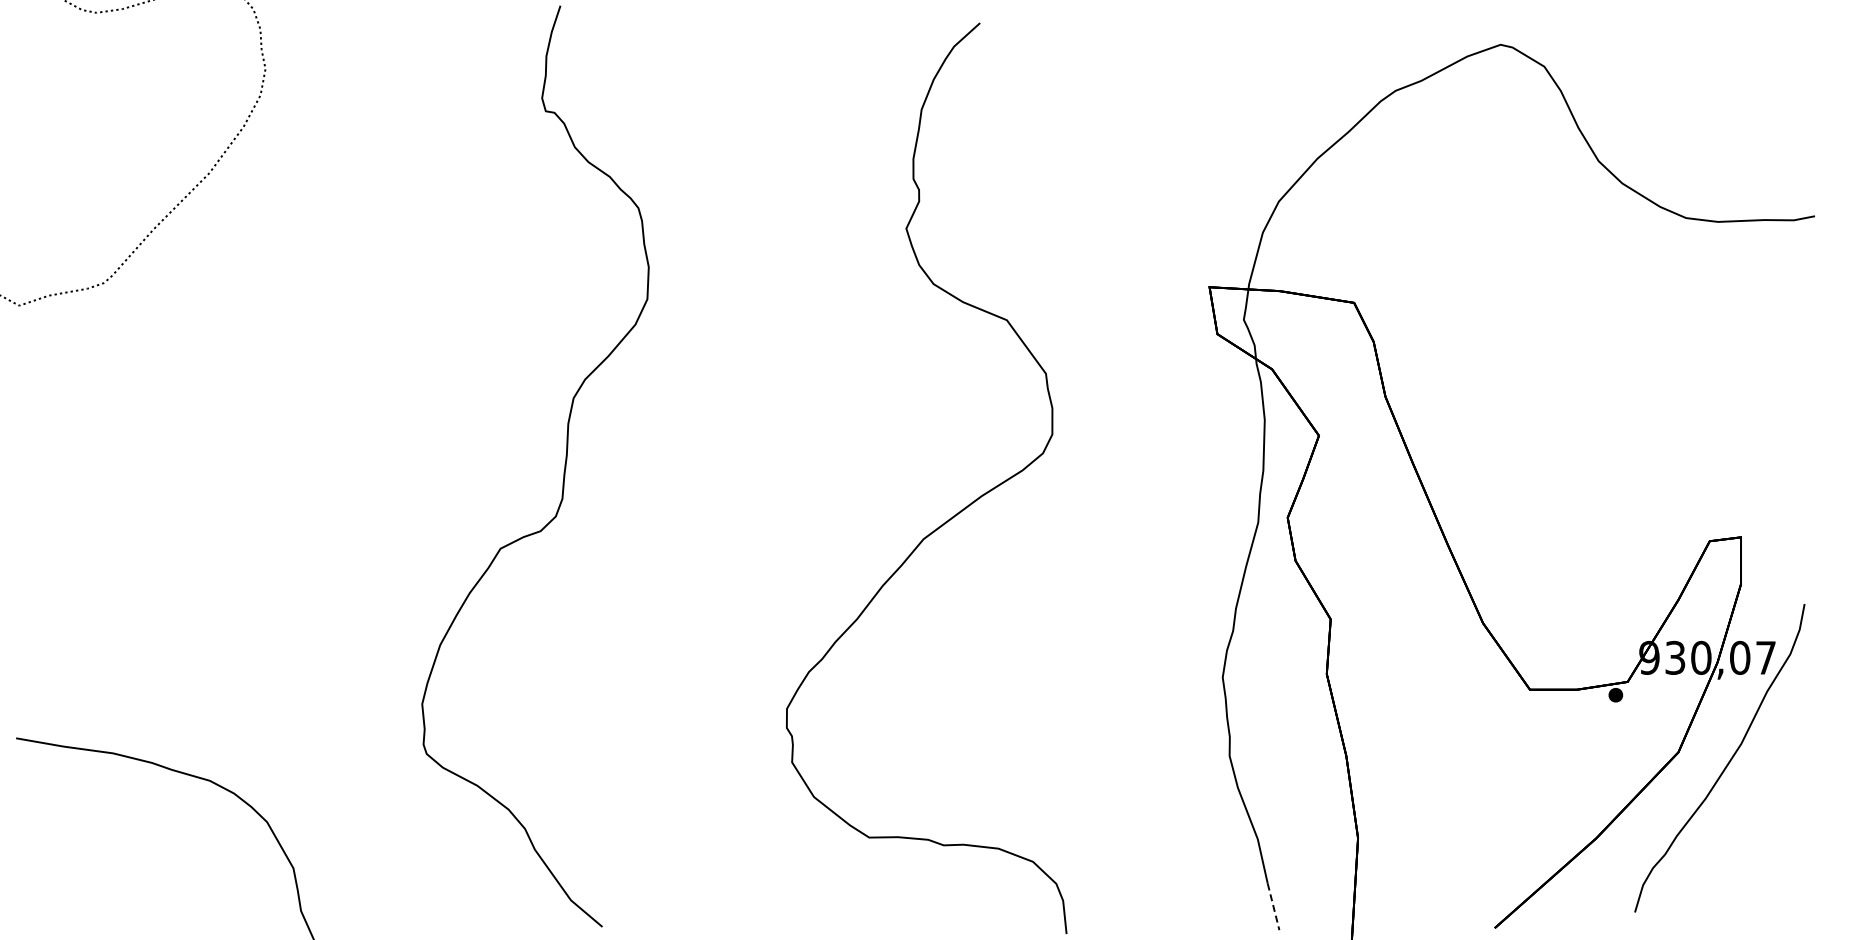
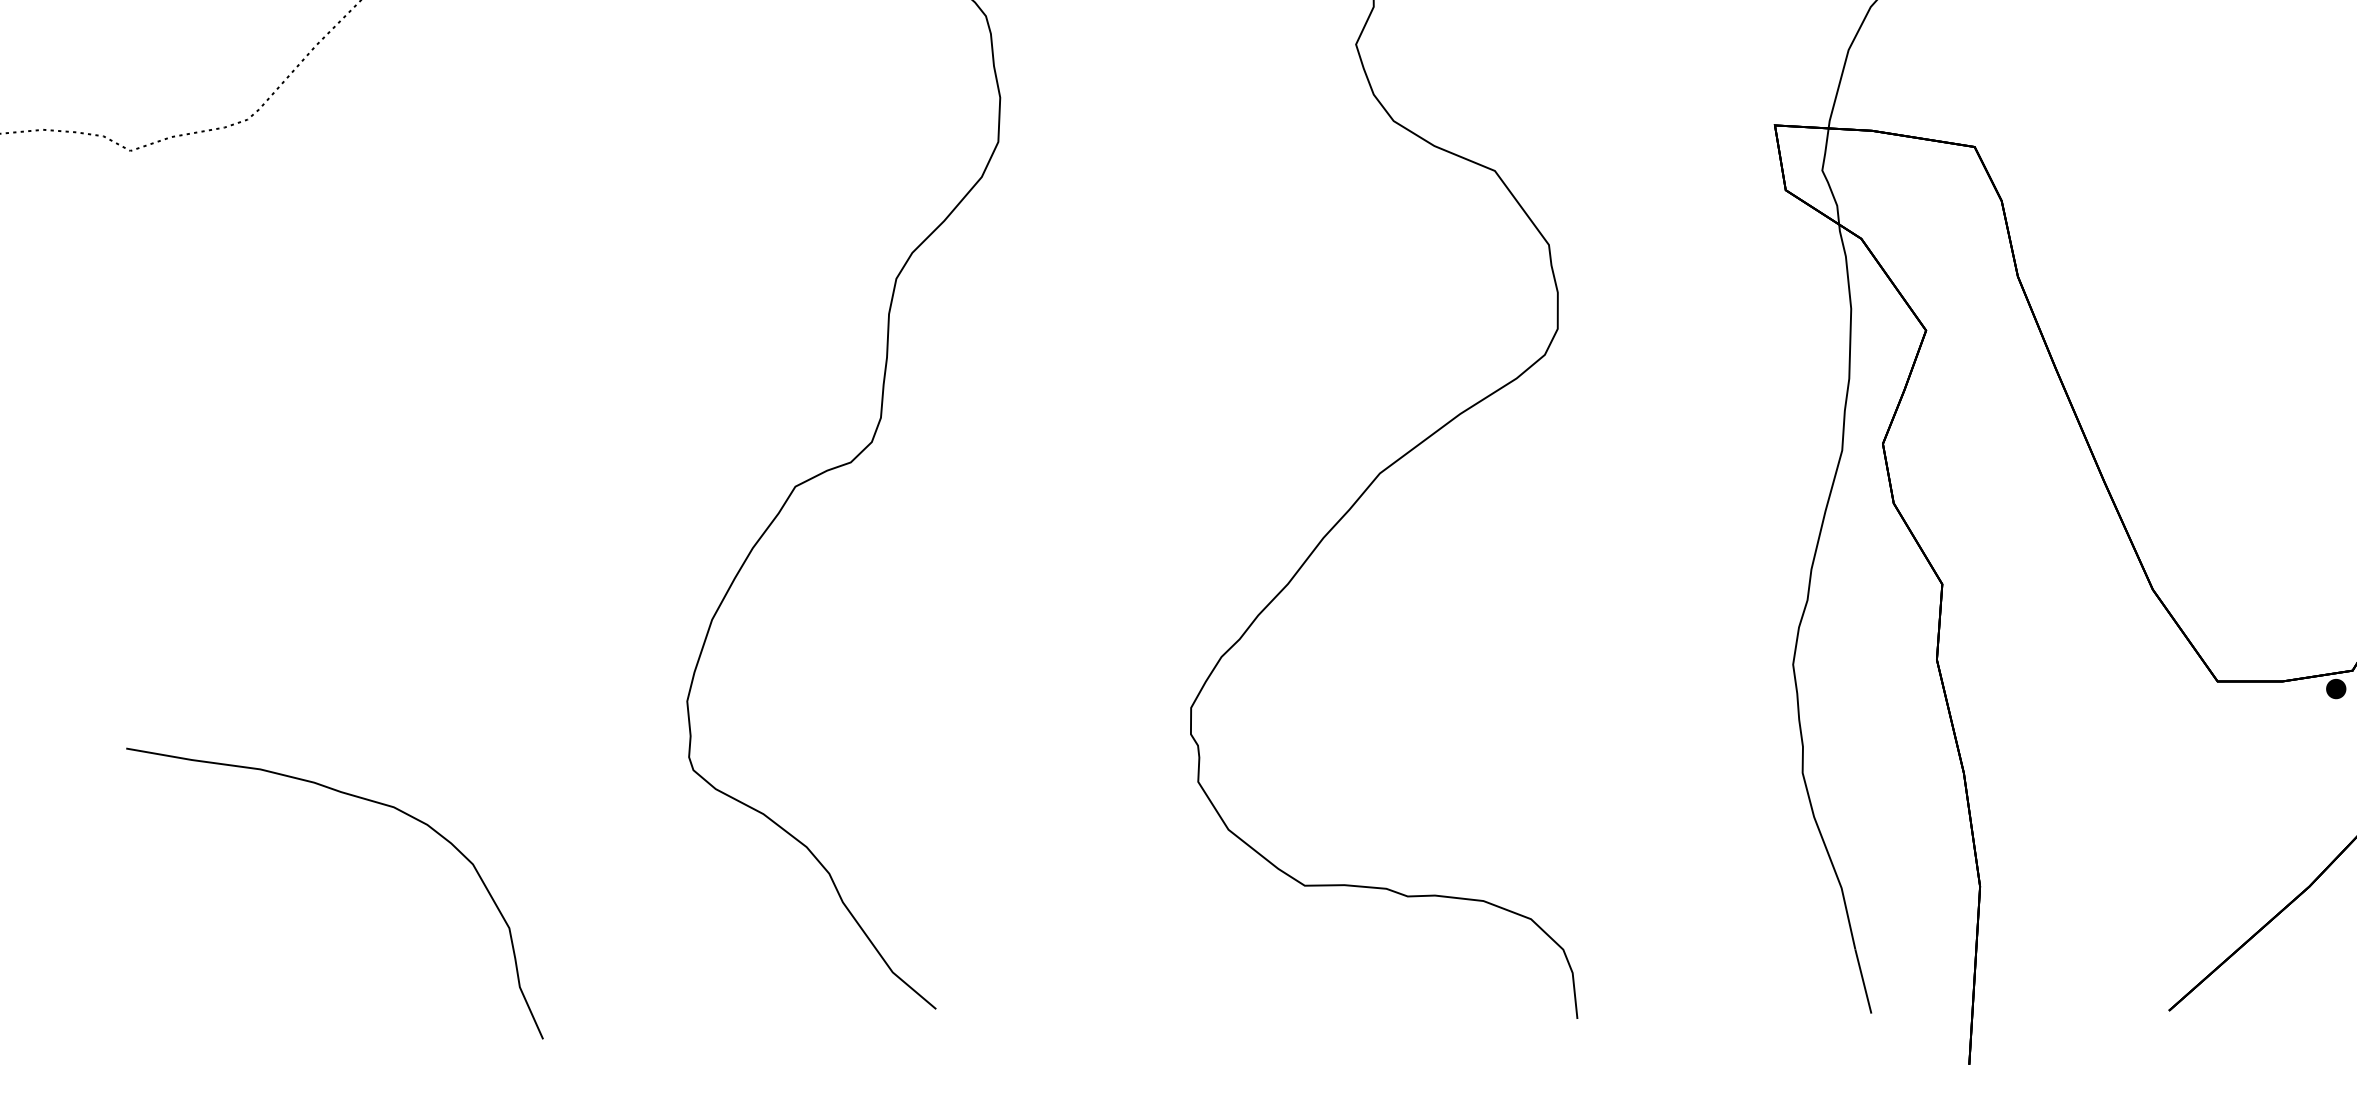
line: (1273, 906) -> (1863, 980), dashed -> solid

